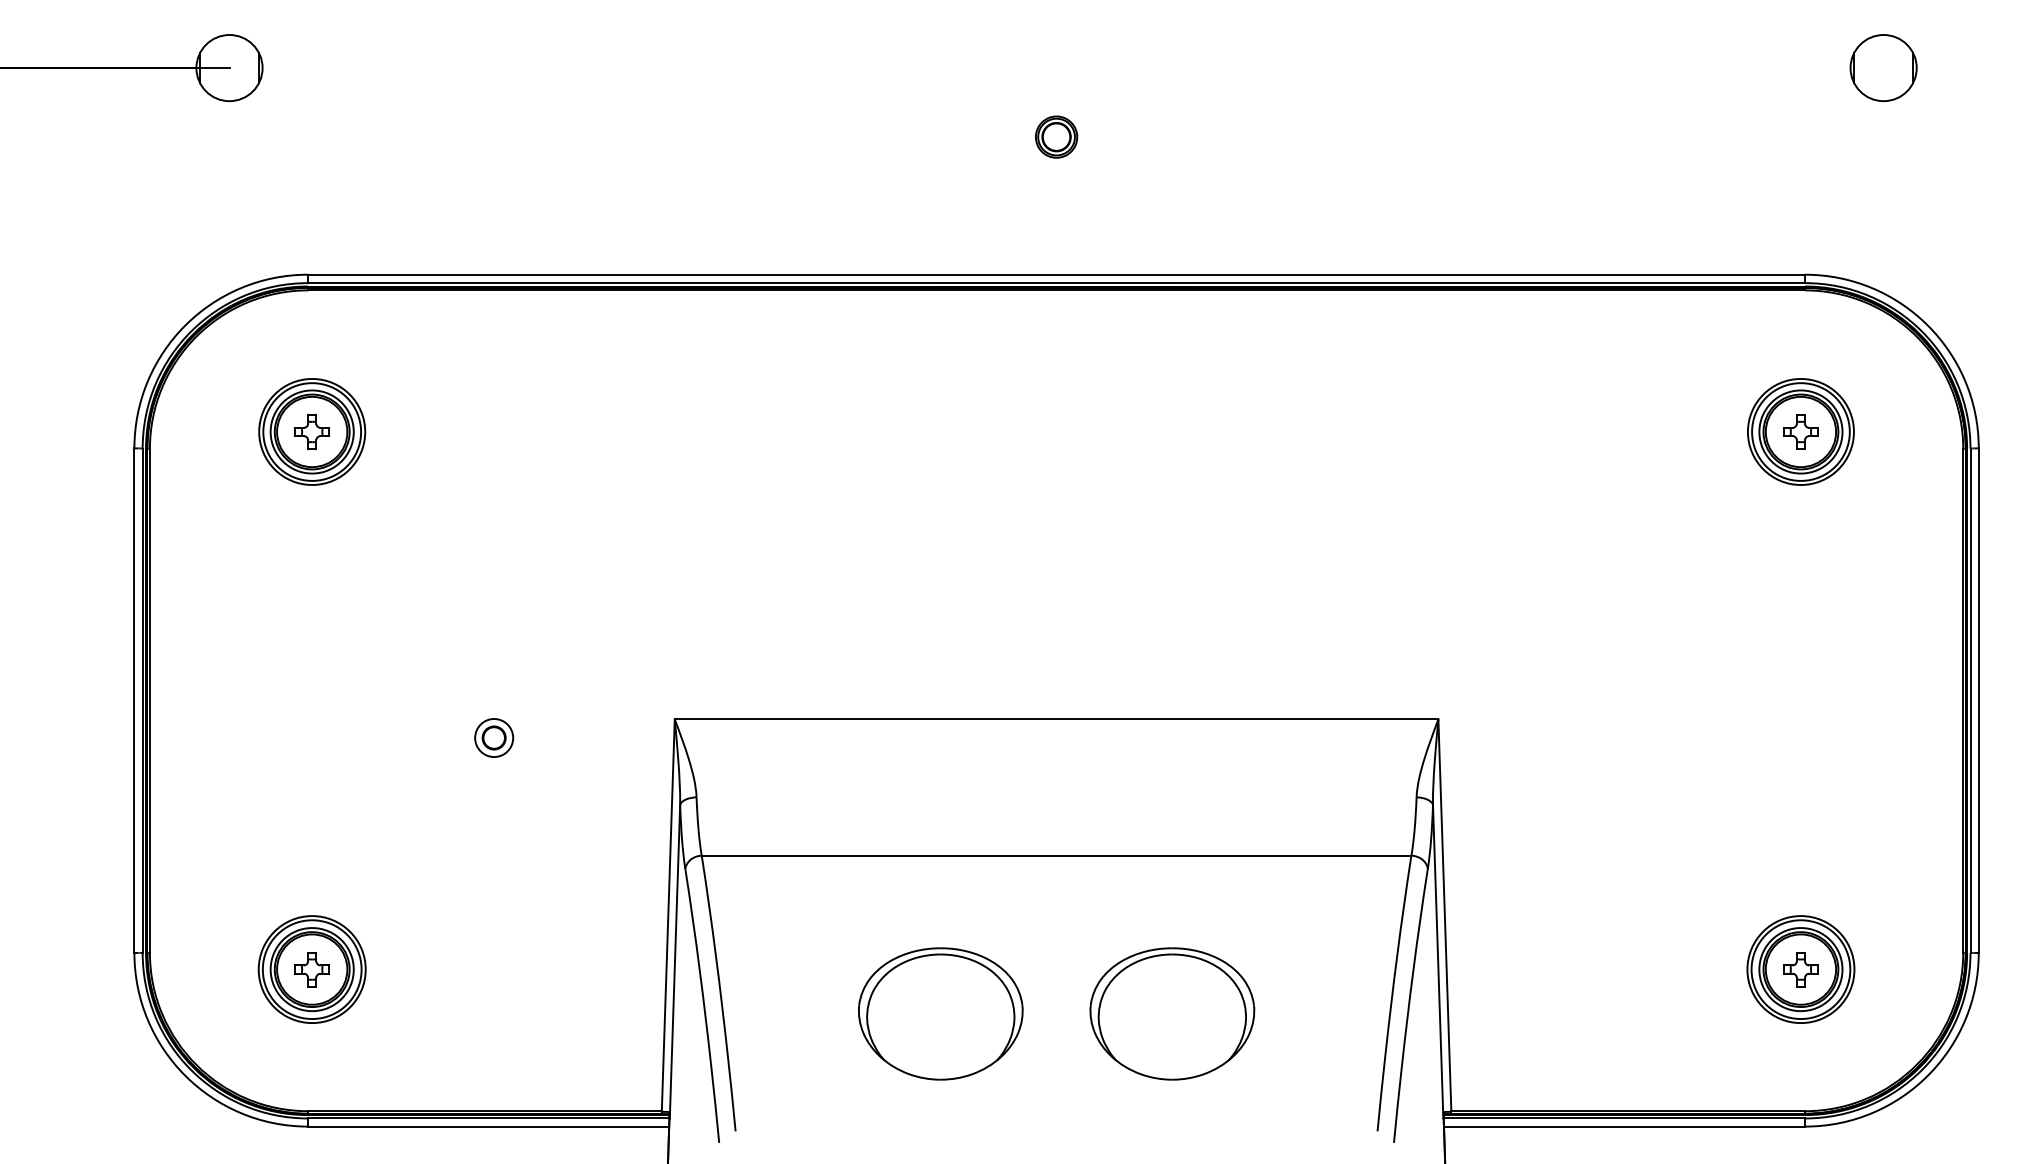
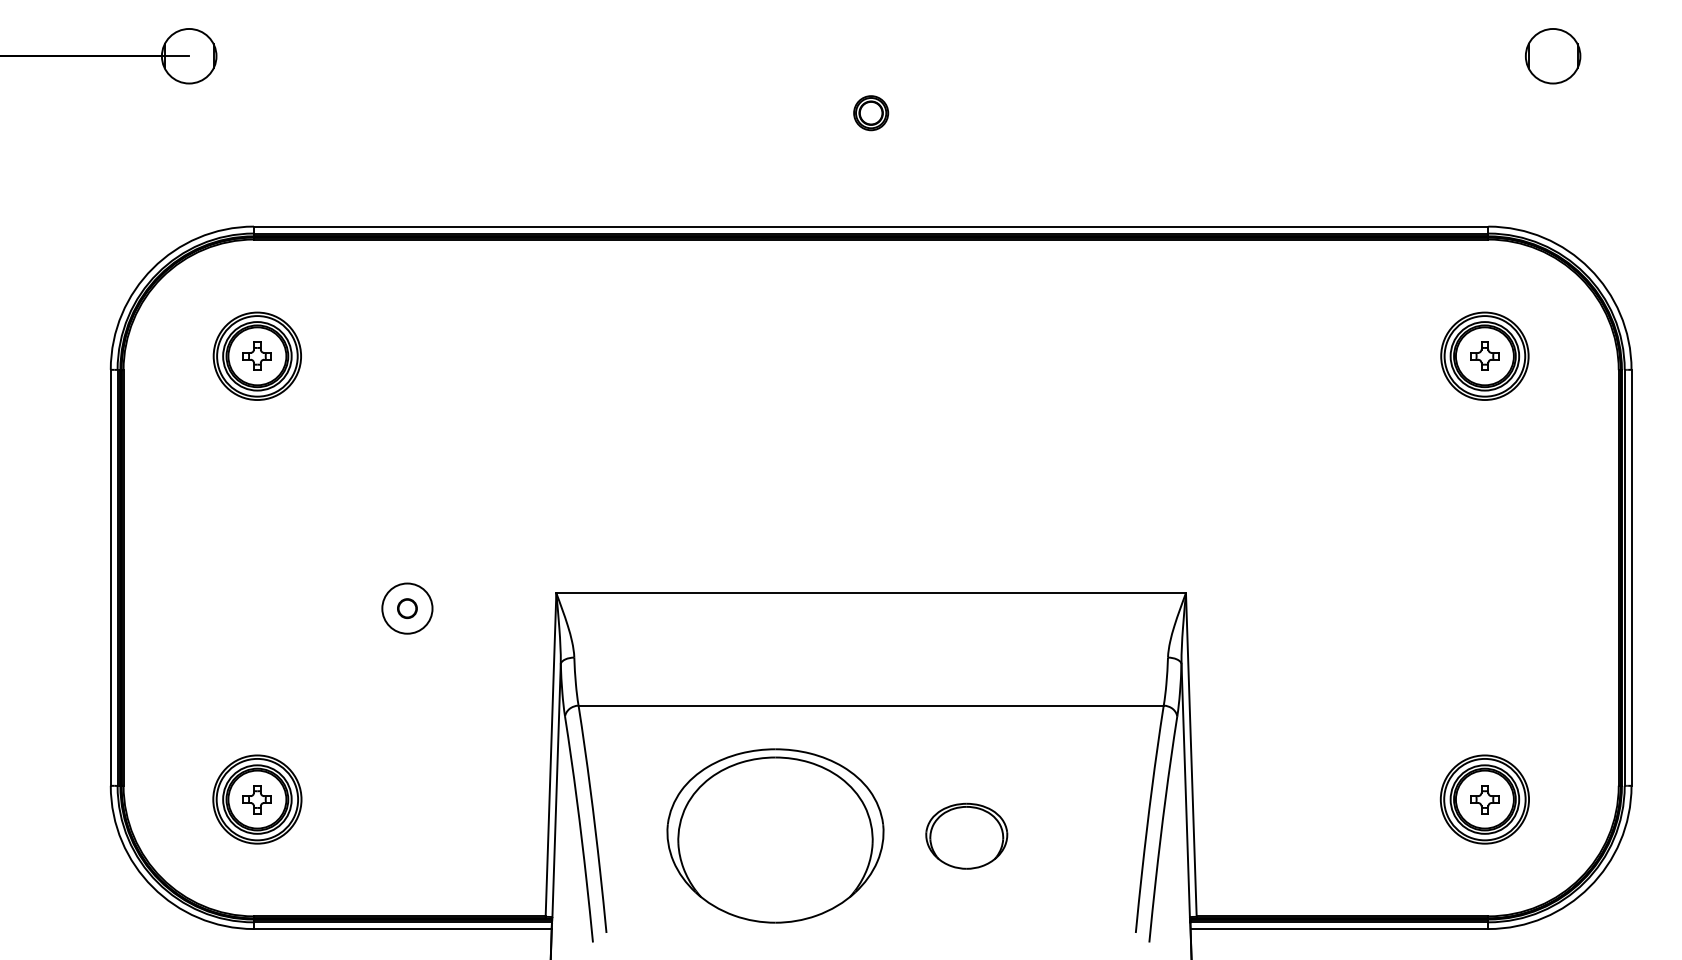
circle: (494, 737) -> (407, 608), size x1.6
part: (940, 1014) -> (775, 836), size x1.6
part: (1172, 1014) -> (966, 836), size x0.6

